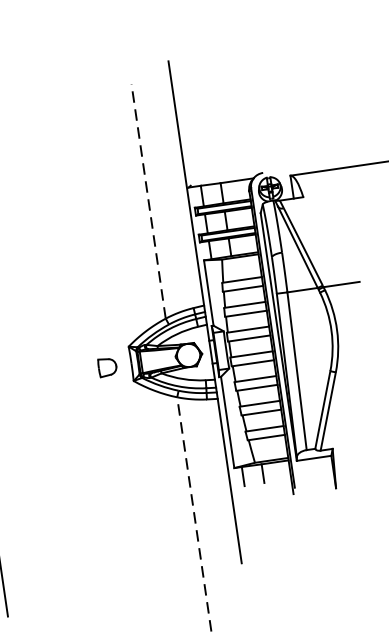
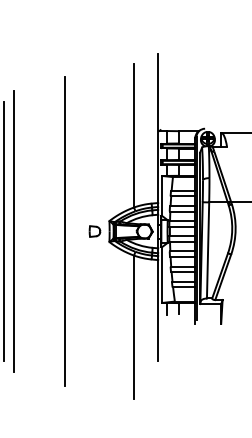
line: (149, 200) -> (134, 135), dashed -> solid
line: (59, 374) -> (65, 231), added
line: (195, 514) -> (134, 327), dashed -> solid

